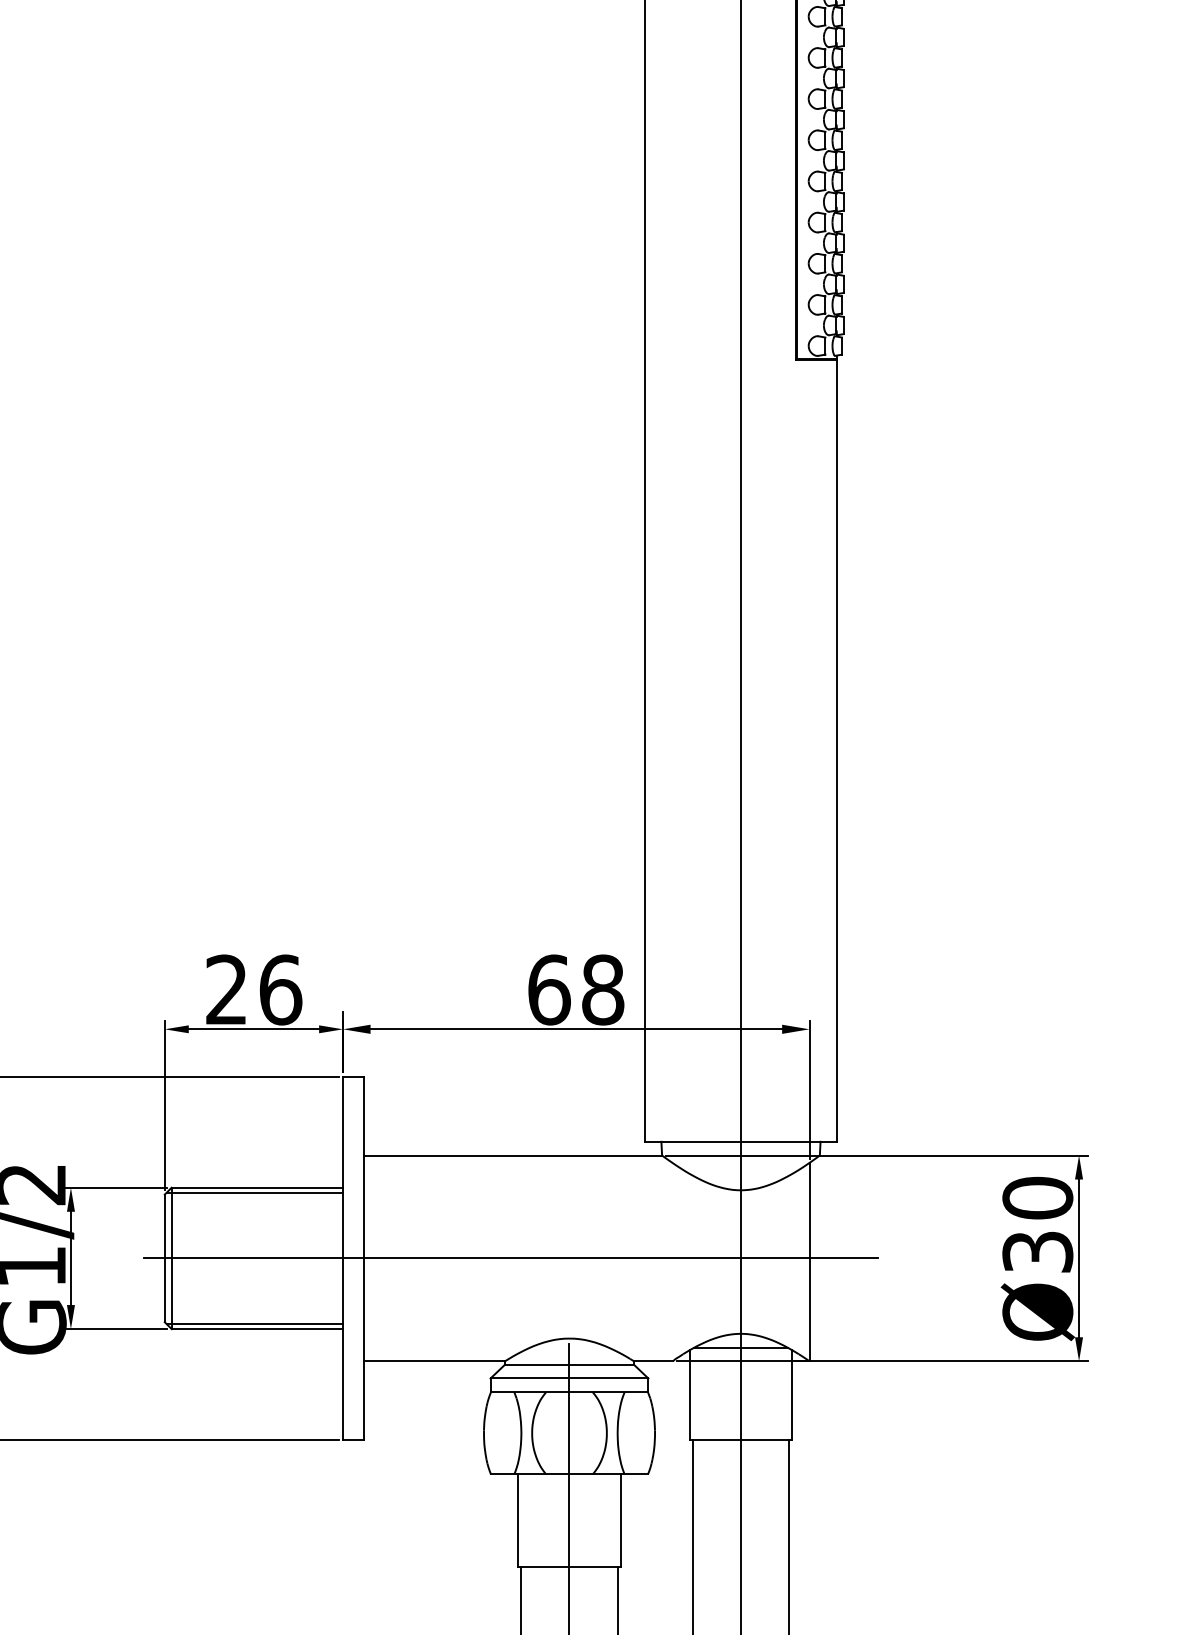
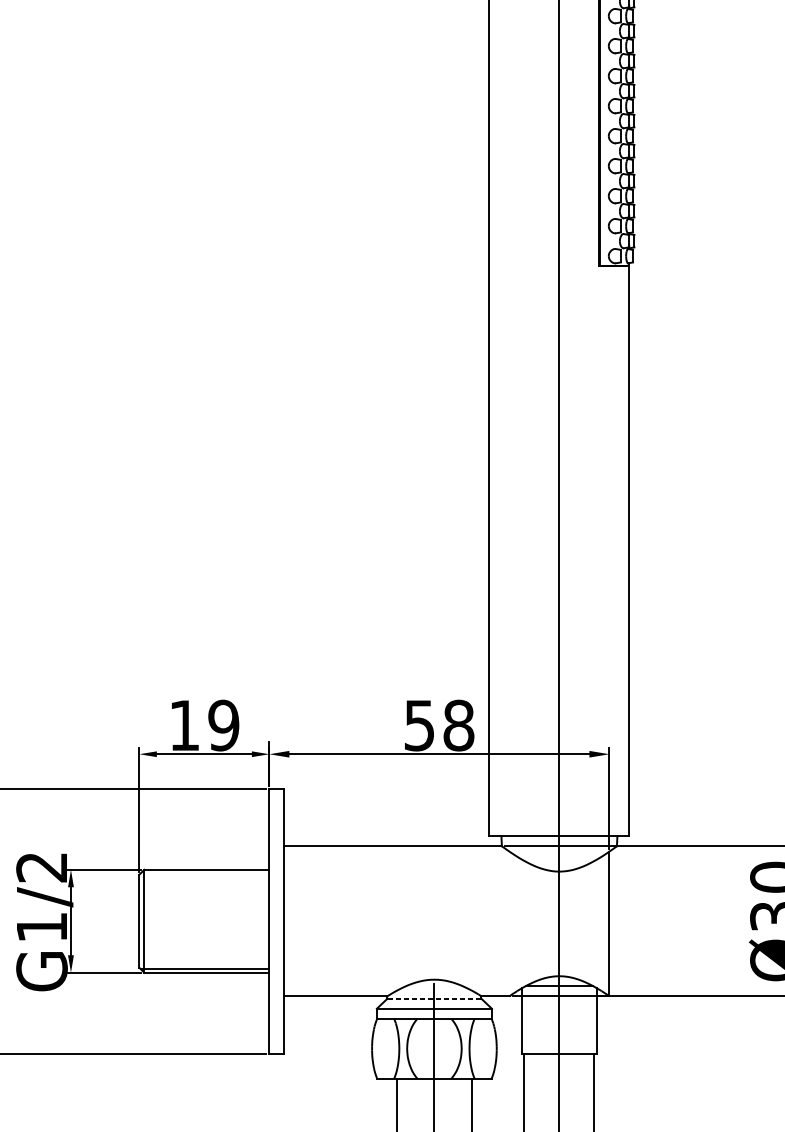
text: (254, 989) -> (204, 725), 26 -> 19
text: (549, 989) -> (419, 725), 68 -> 58
line: (254, 1192) -> (204, 873), removed
line: (511, 1258) -> (392, 921), removed
line: (568, 1364) -> (433, 998), solid -> dashed

